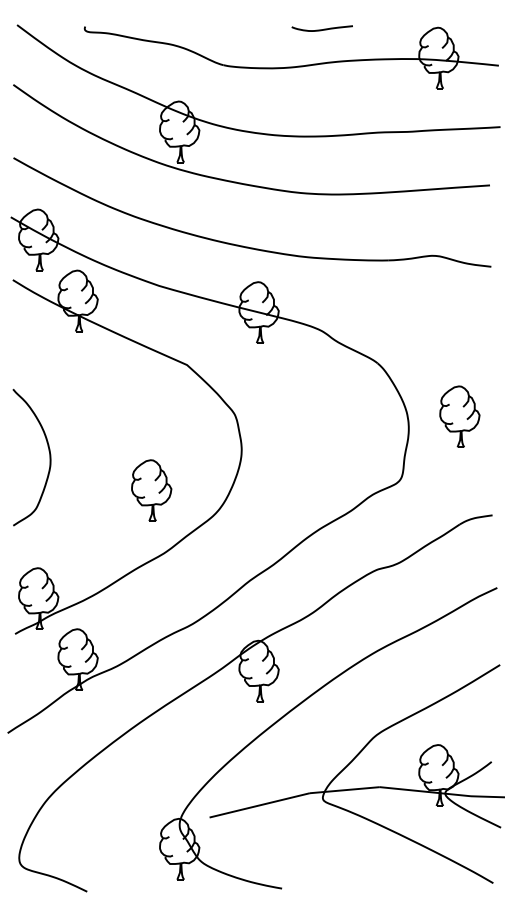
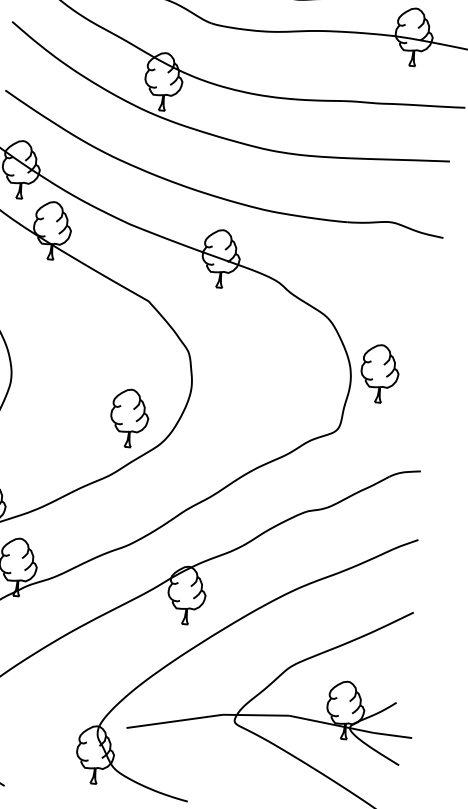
part: (459, 416) -> (379, 373), moved
part: (151, 490) -> (129, 418), moved

